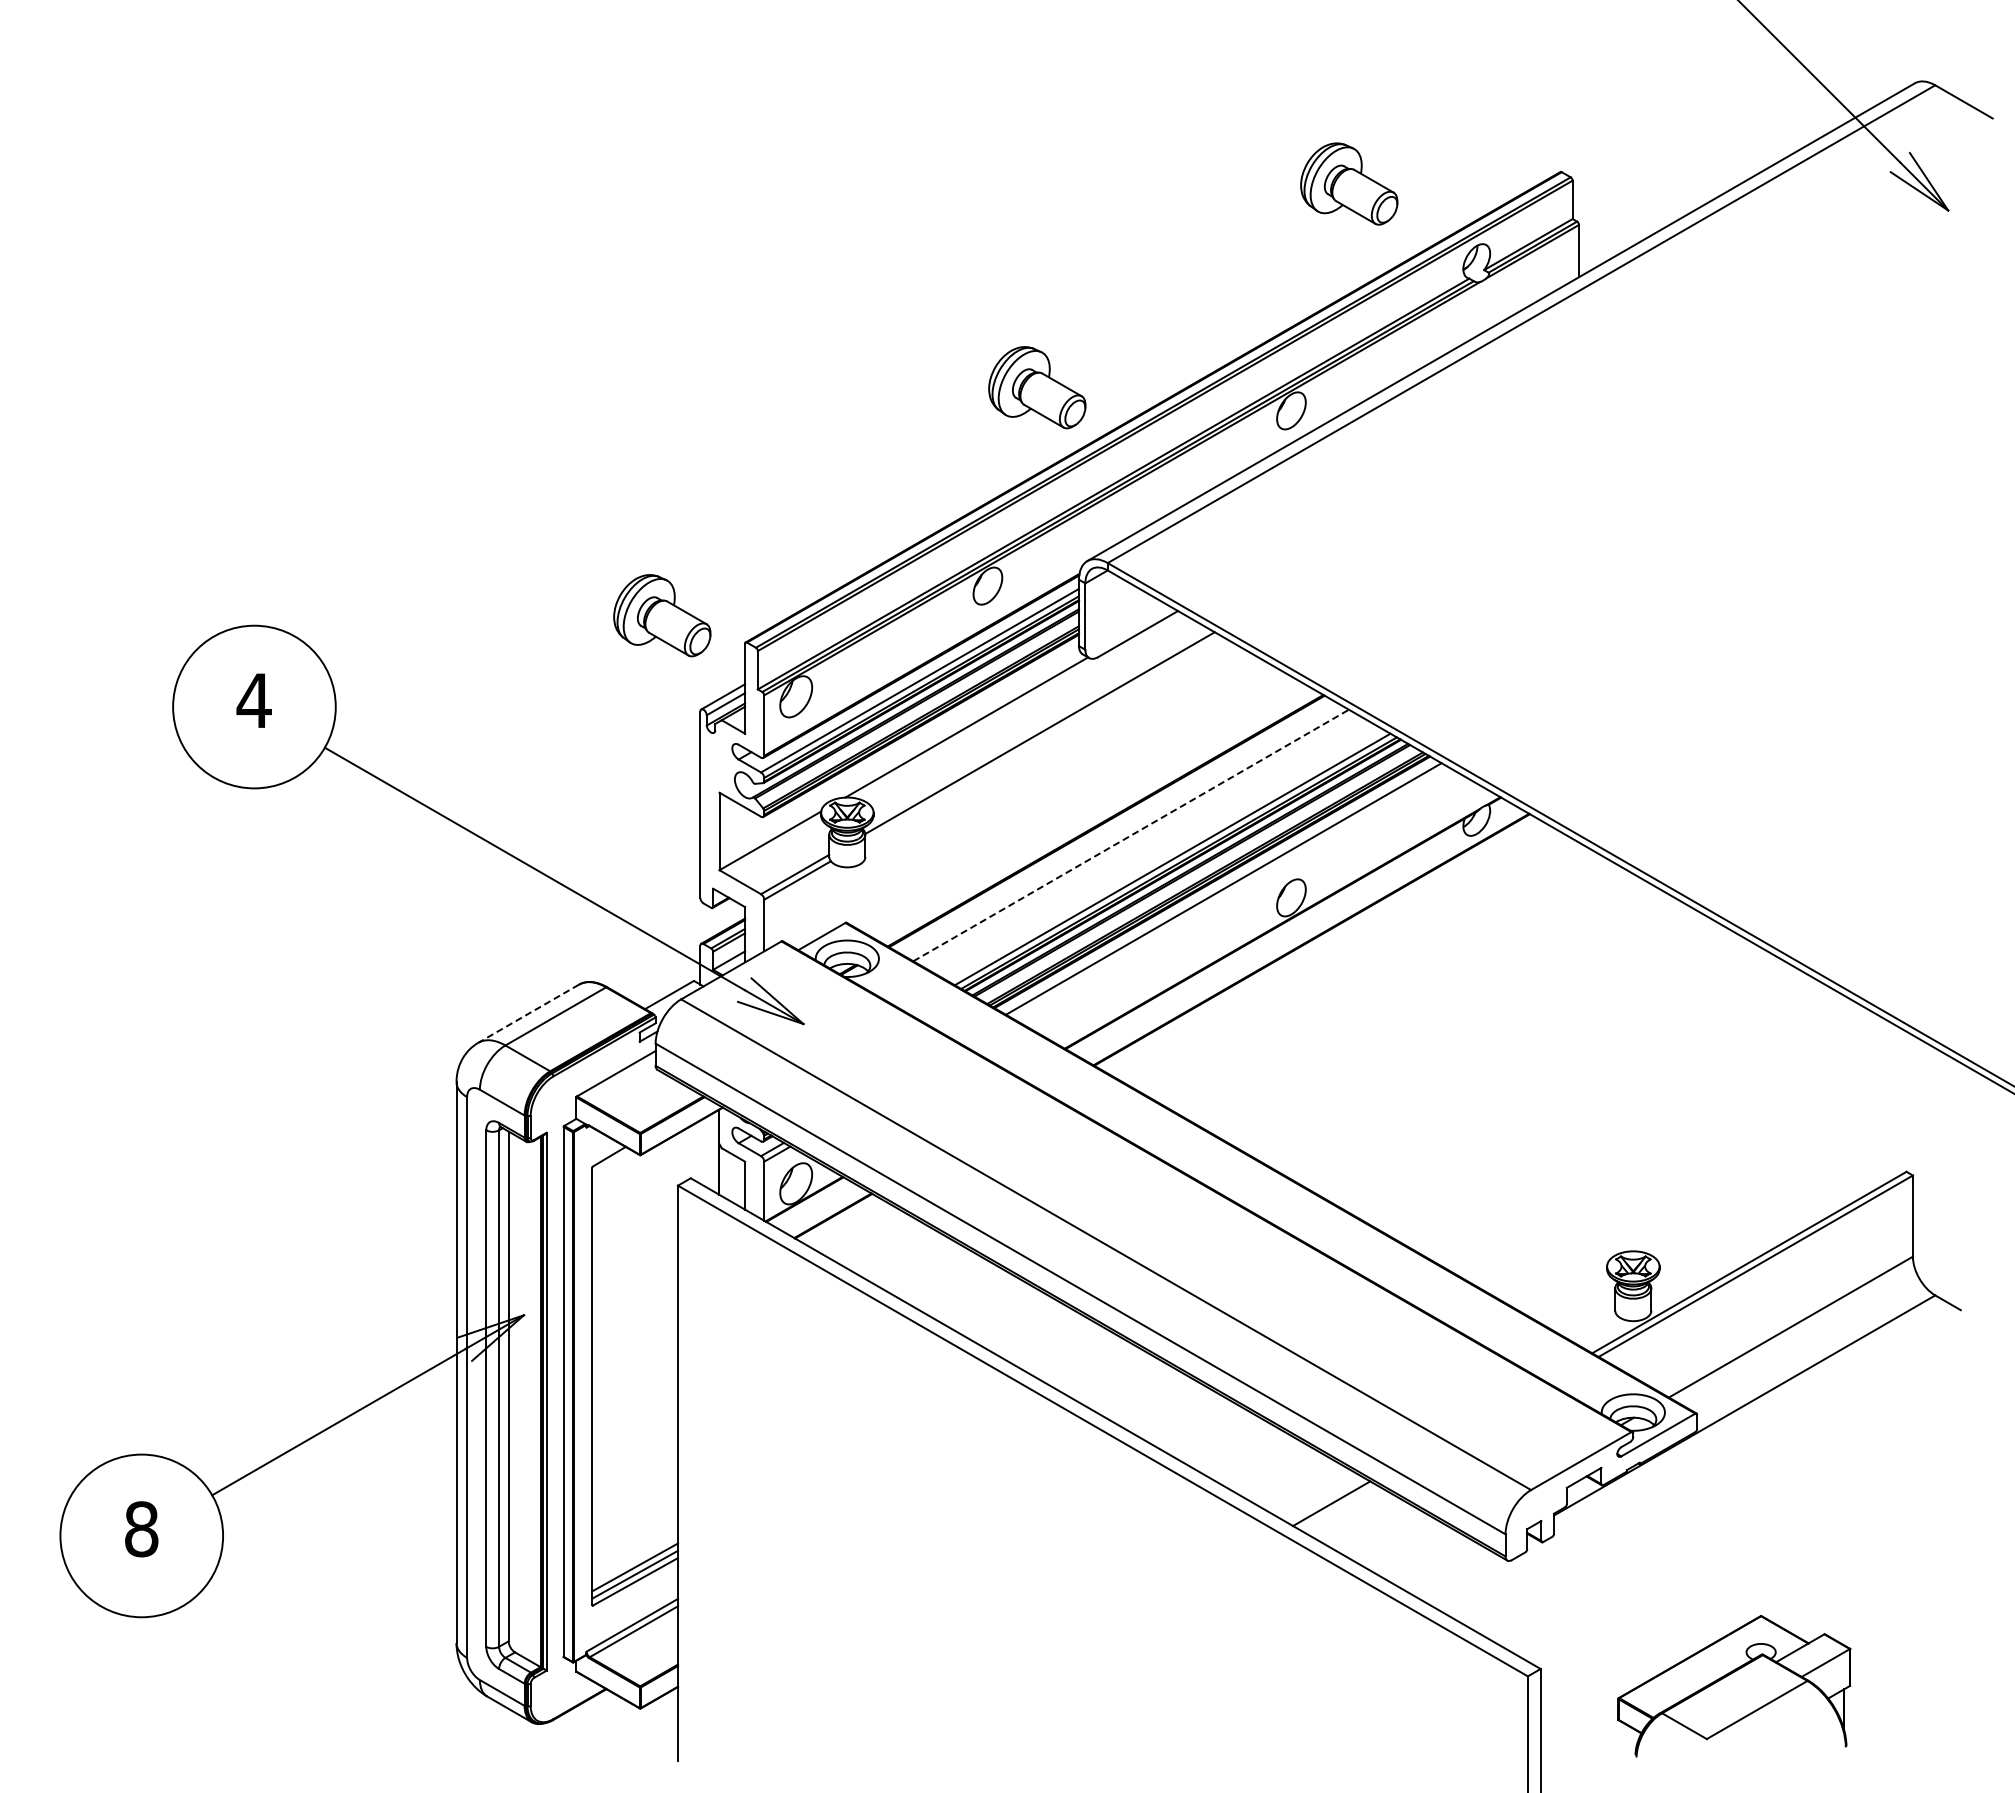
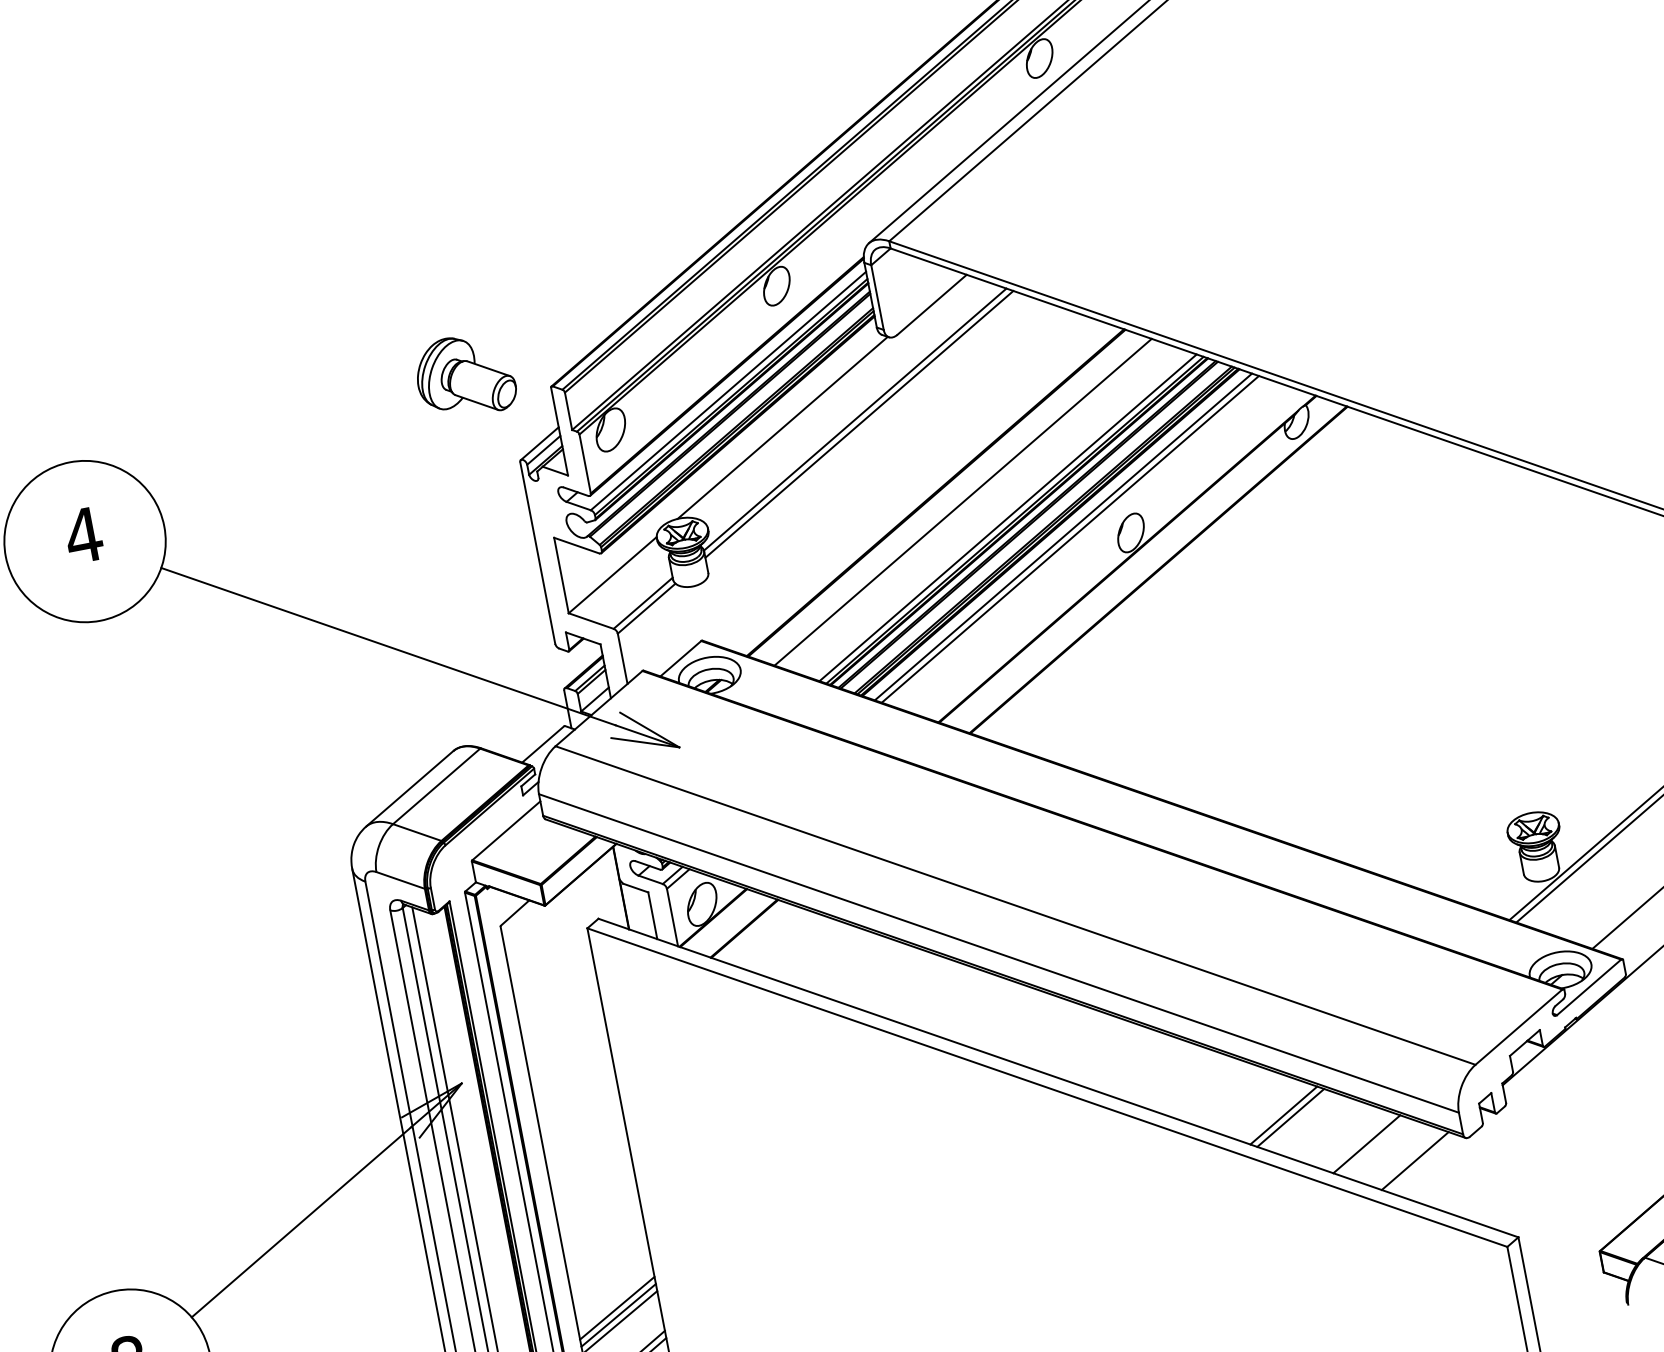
part: (1037, 387) -> (787, 83), removed
line: (1043, 738) -> (859, 424), added
line: (1131, 835) -> (963, 502), dashed -> solid
line: (1230, 892) -> (1070, 539), added
line: (528, 1013) -> (409, 788), dashed -> solid
line: (1337, 1507) -> (1290, 1118), added
line: (1407, 1547) -> (1365, 1143), added
line: (1452, 1573) -> (1414, 1160), added

